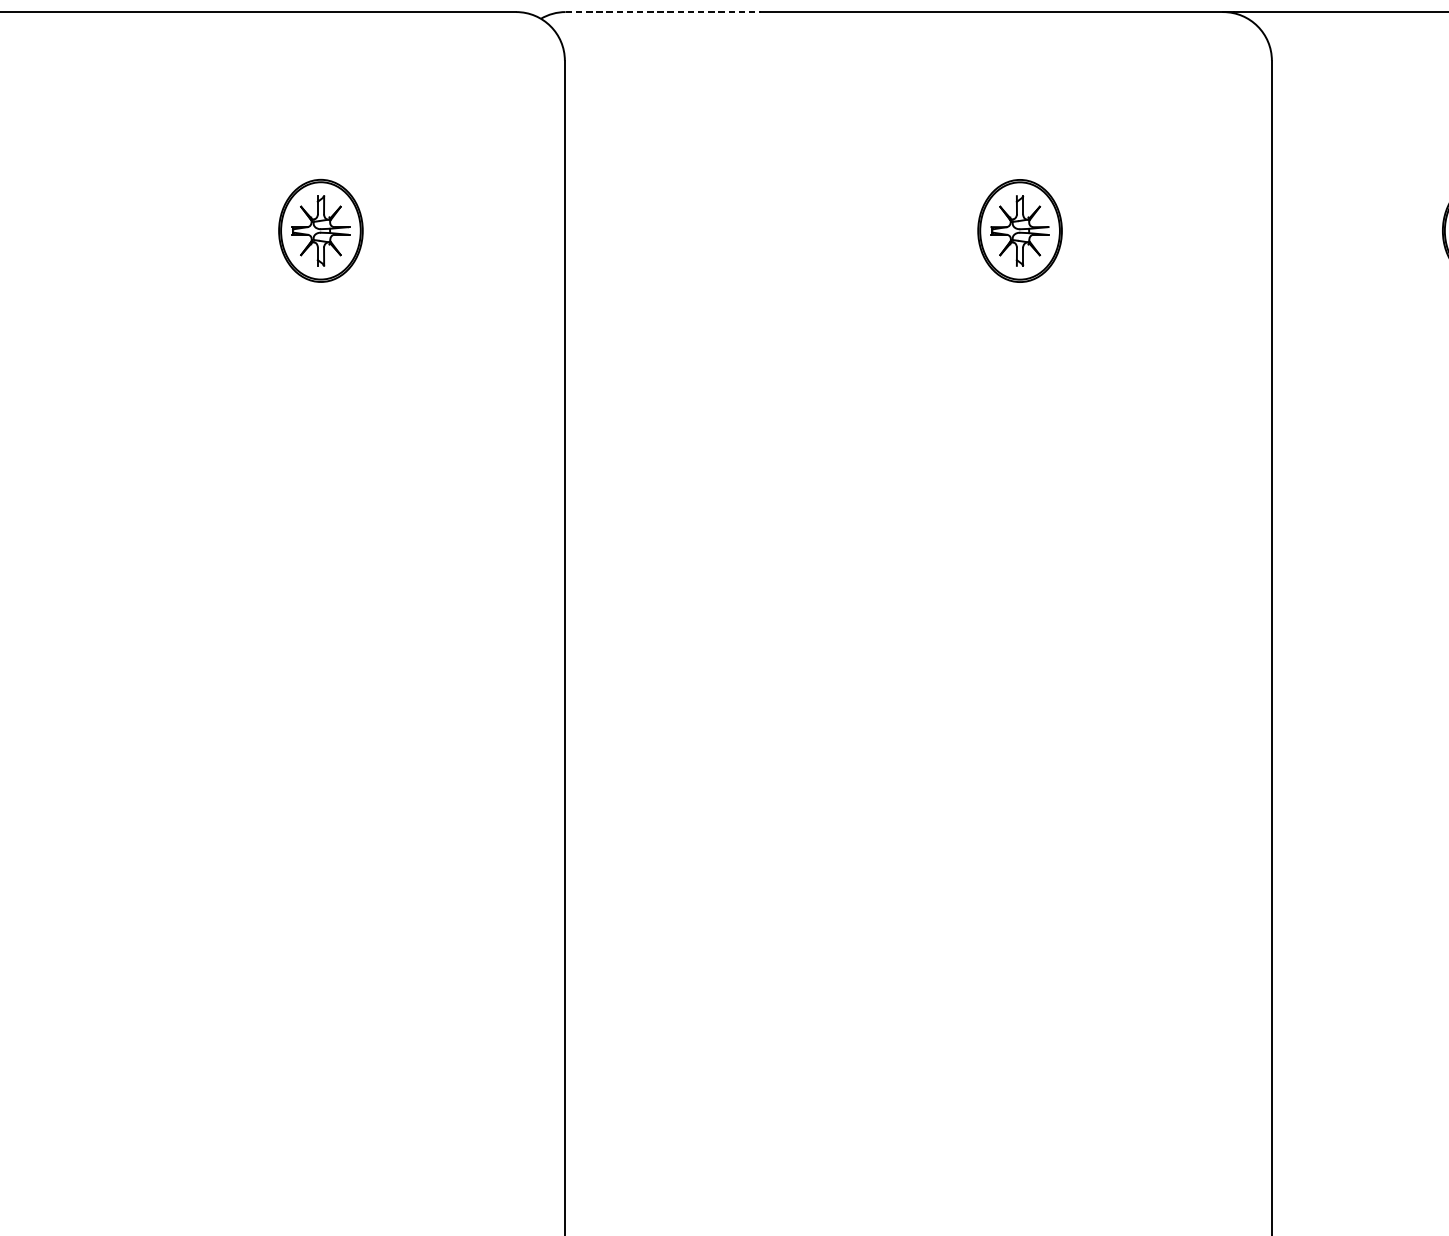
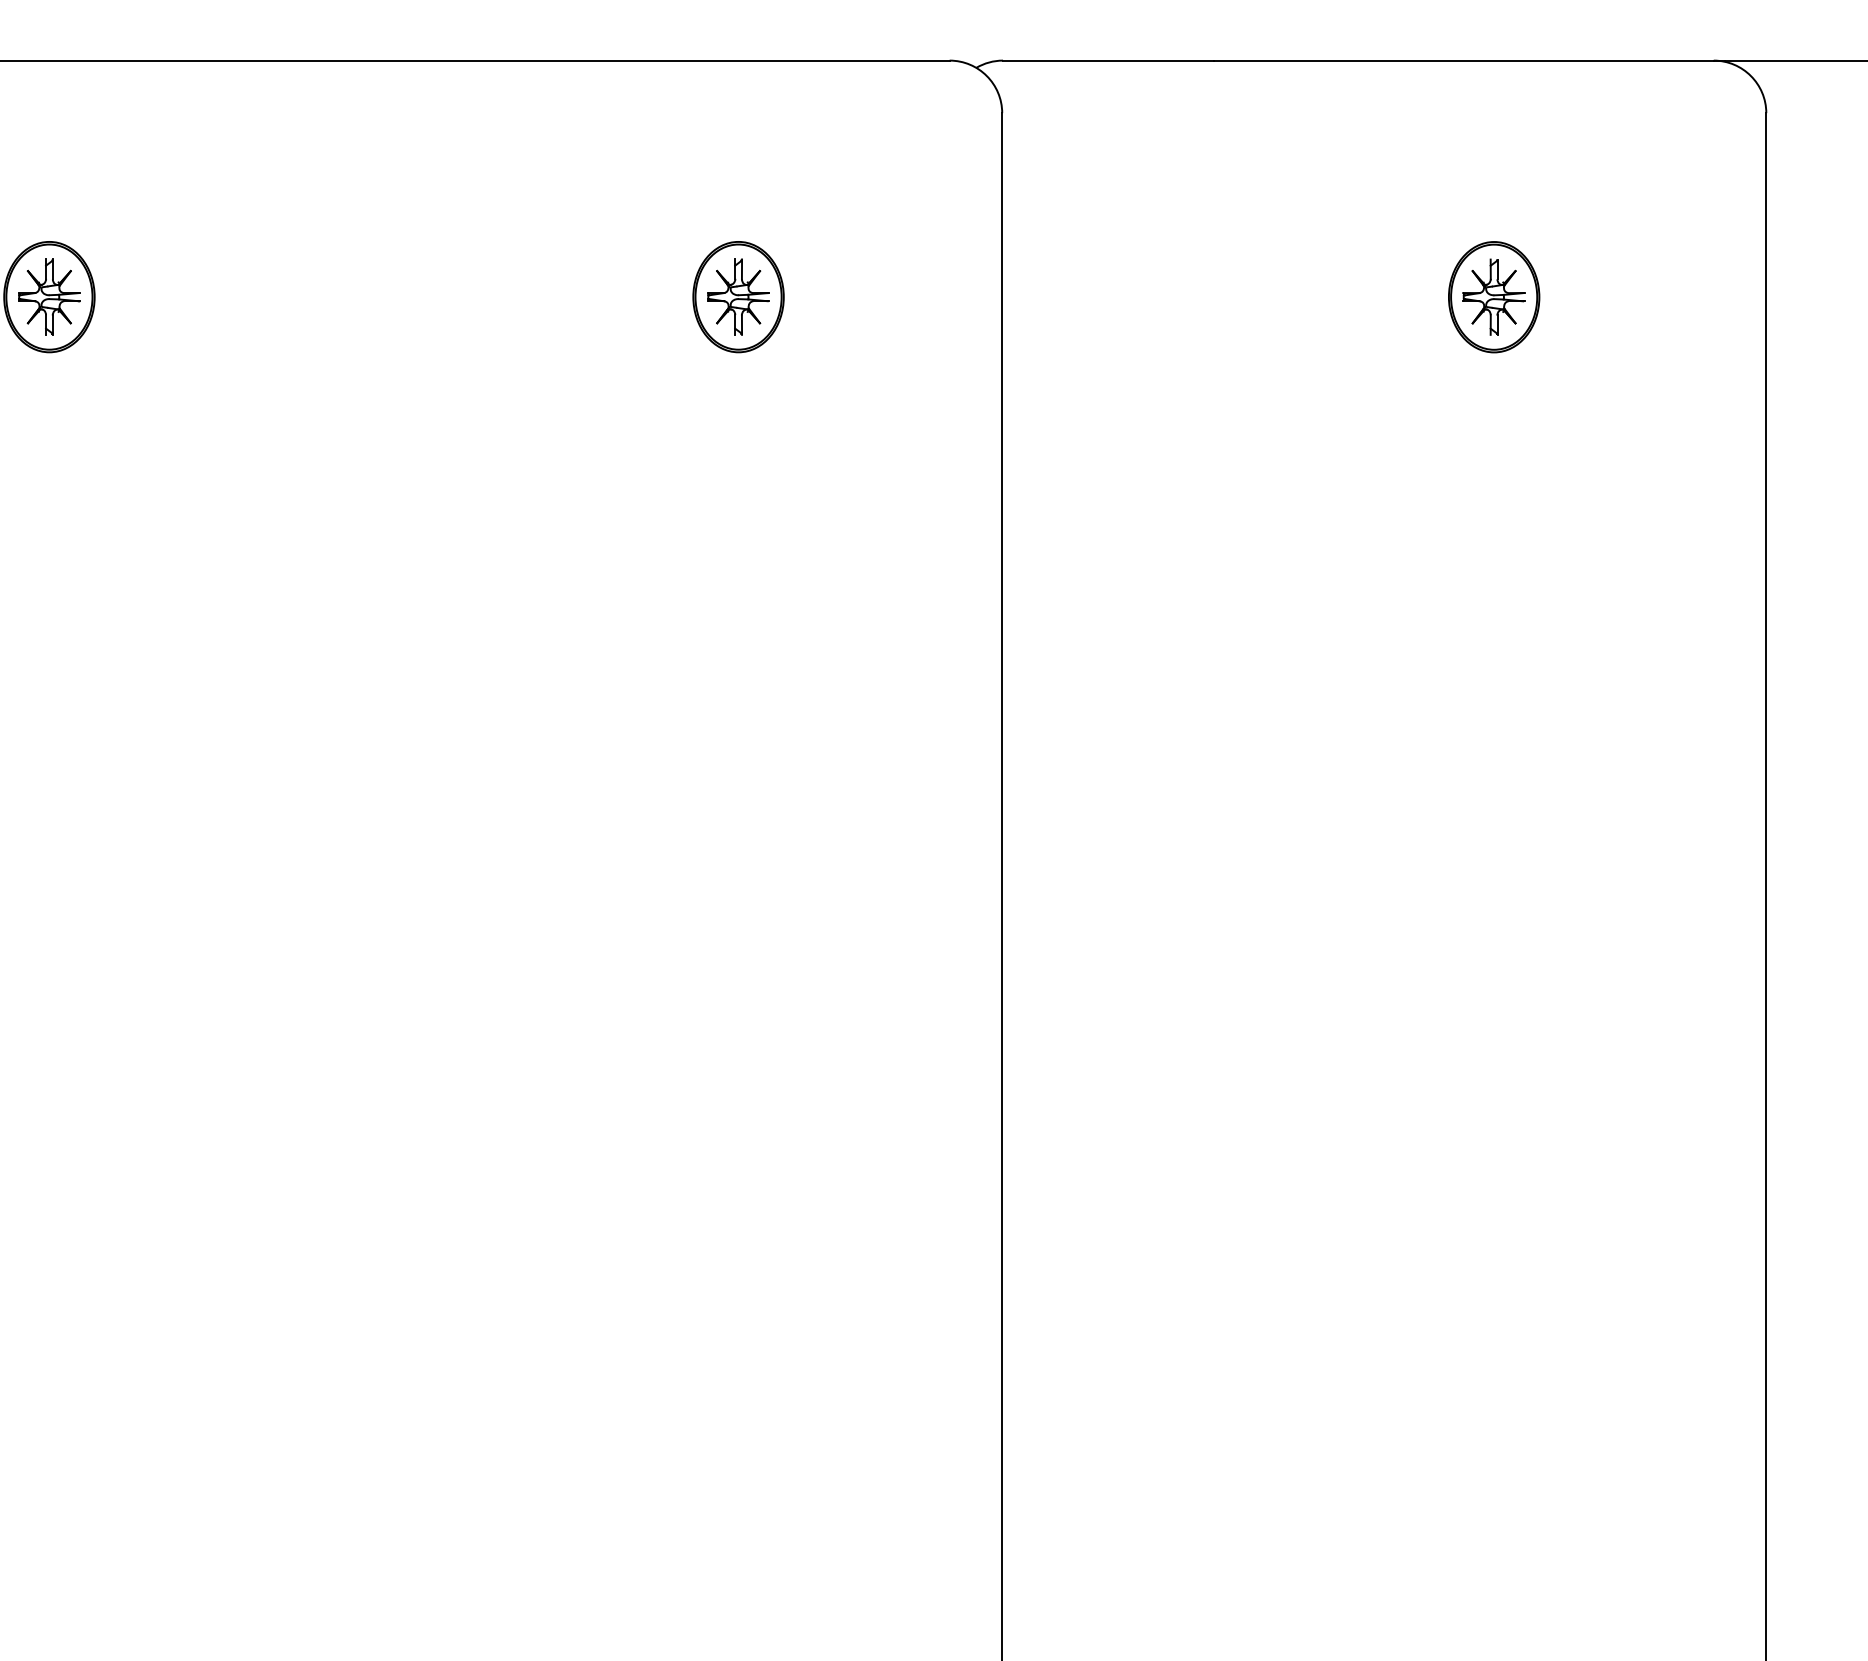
line: (663, 11) -> (1108, 60), dashed -> solid

